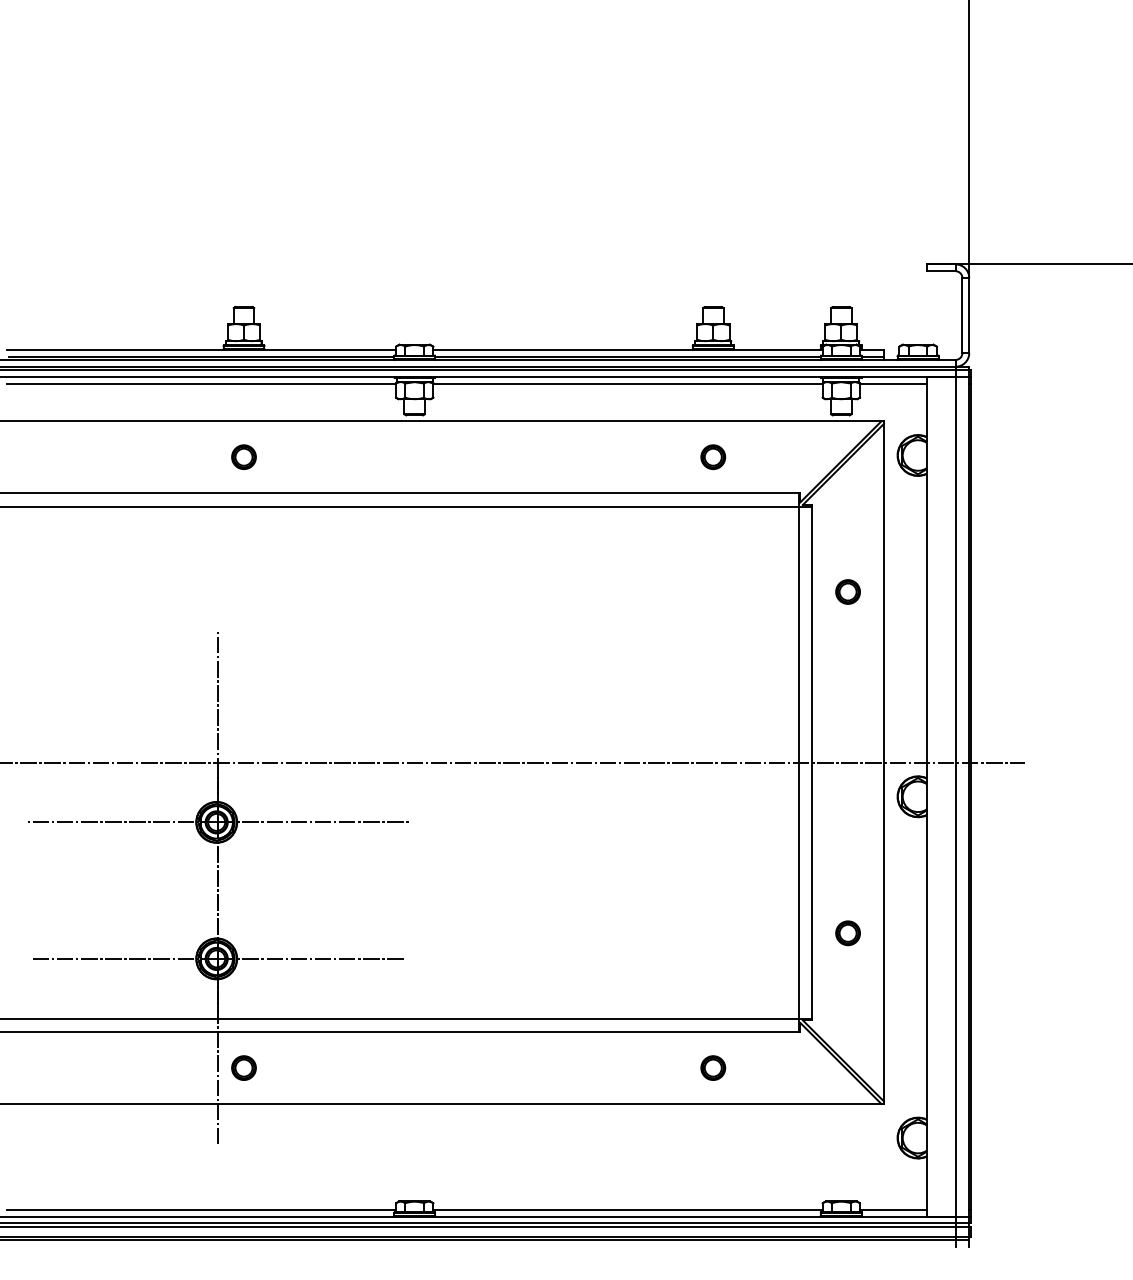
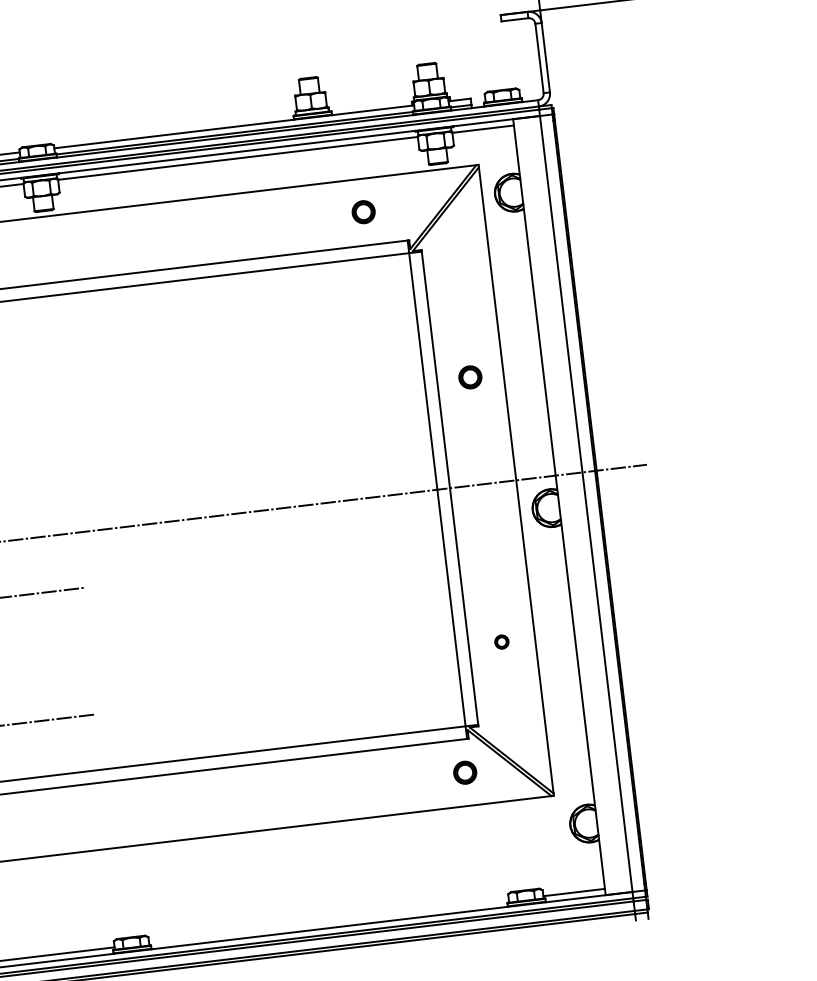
part: (713, 456) -> (363, 211), moved
part: (847, 591) -> (469, 376), moved
part: (847, 933) -> (501, 642), size x0.6
part: (713, 1067) -> (465, 772), moved
line: (627, 1209) -> (328, 921), removed

